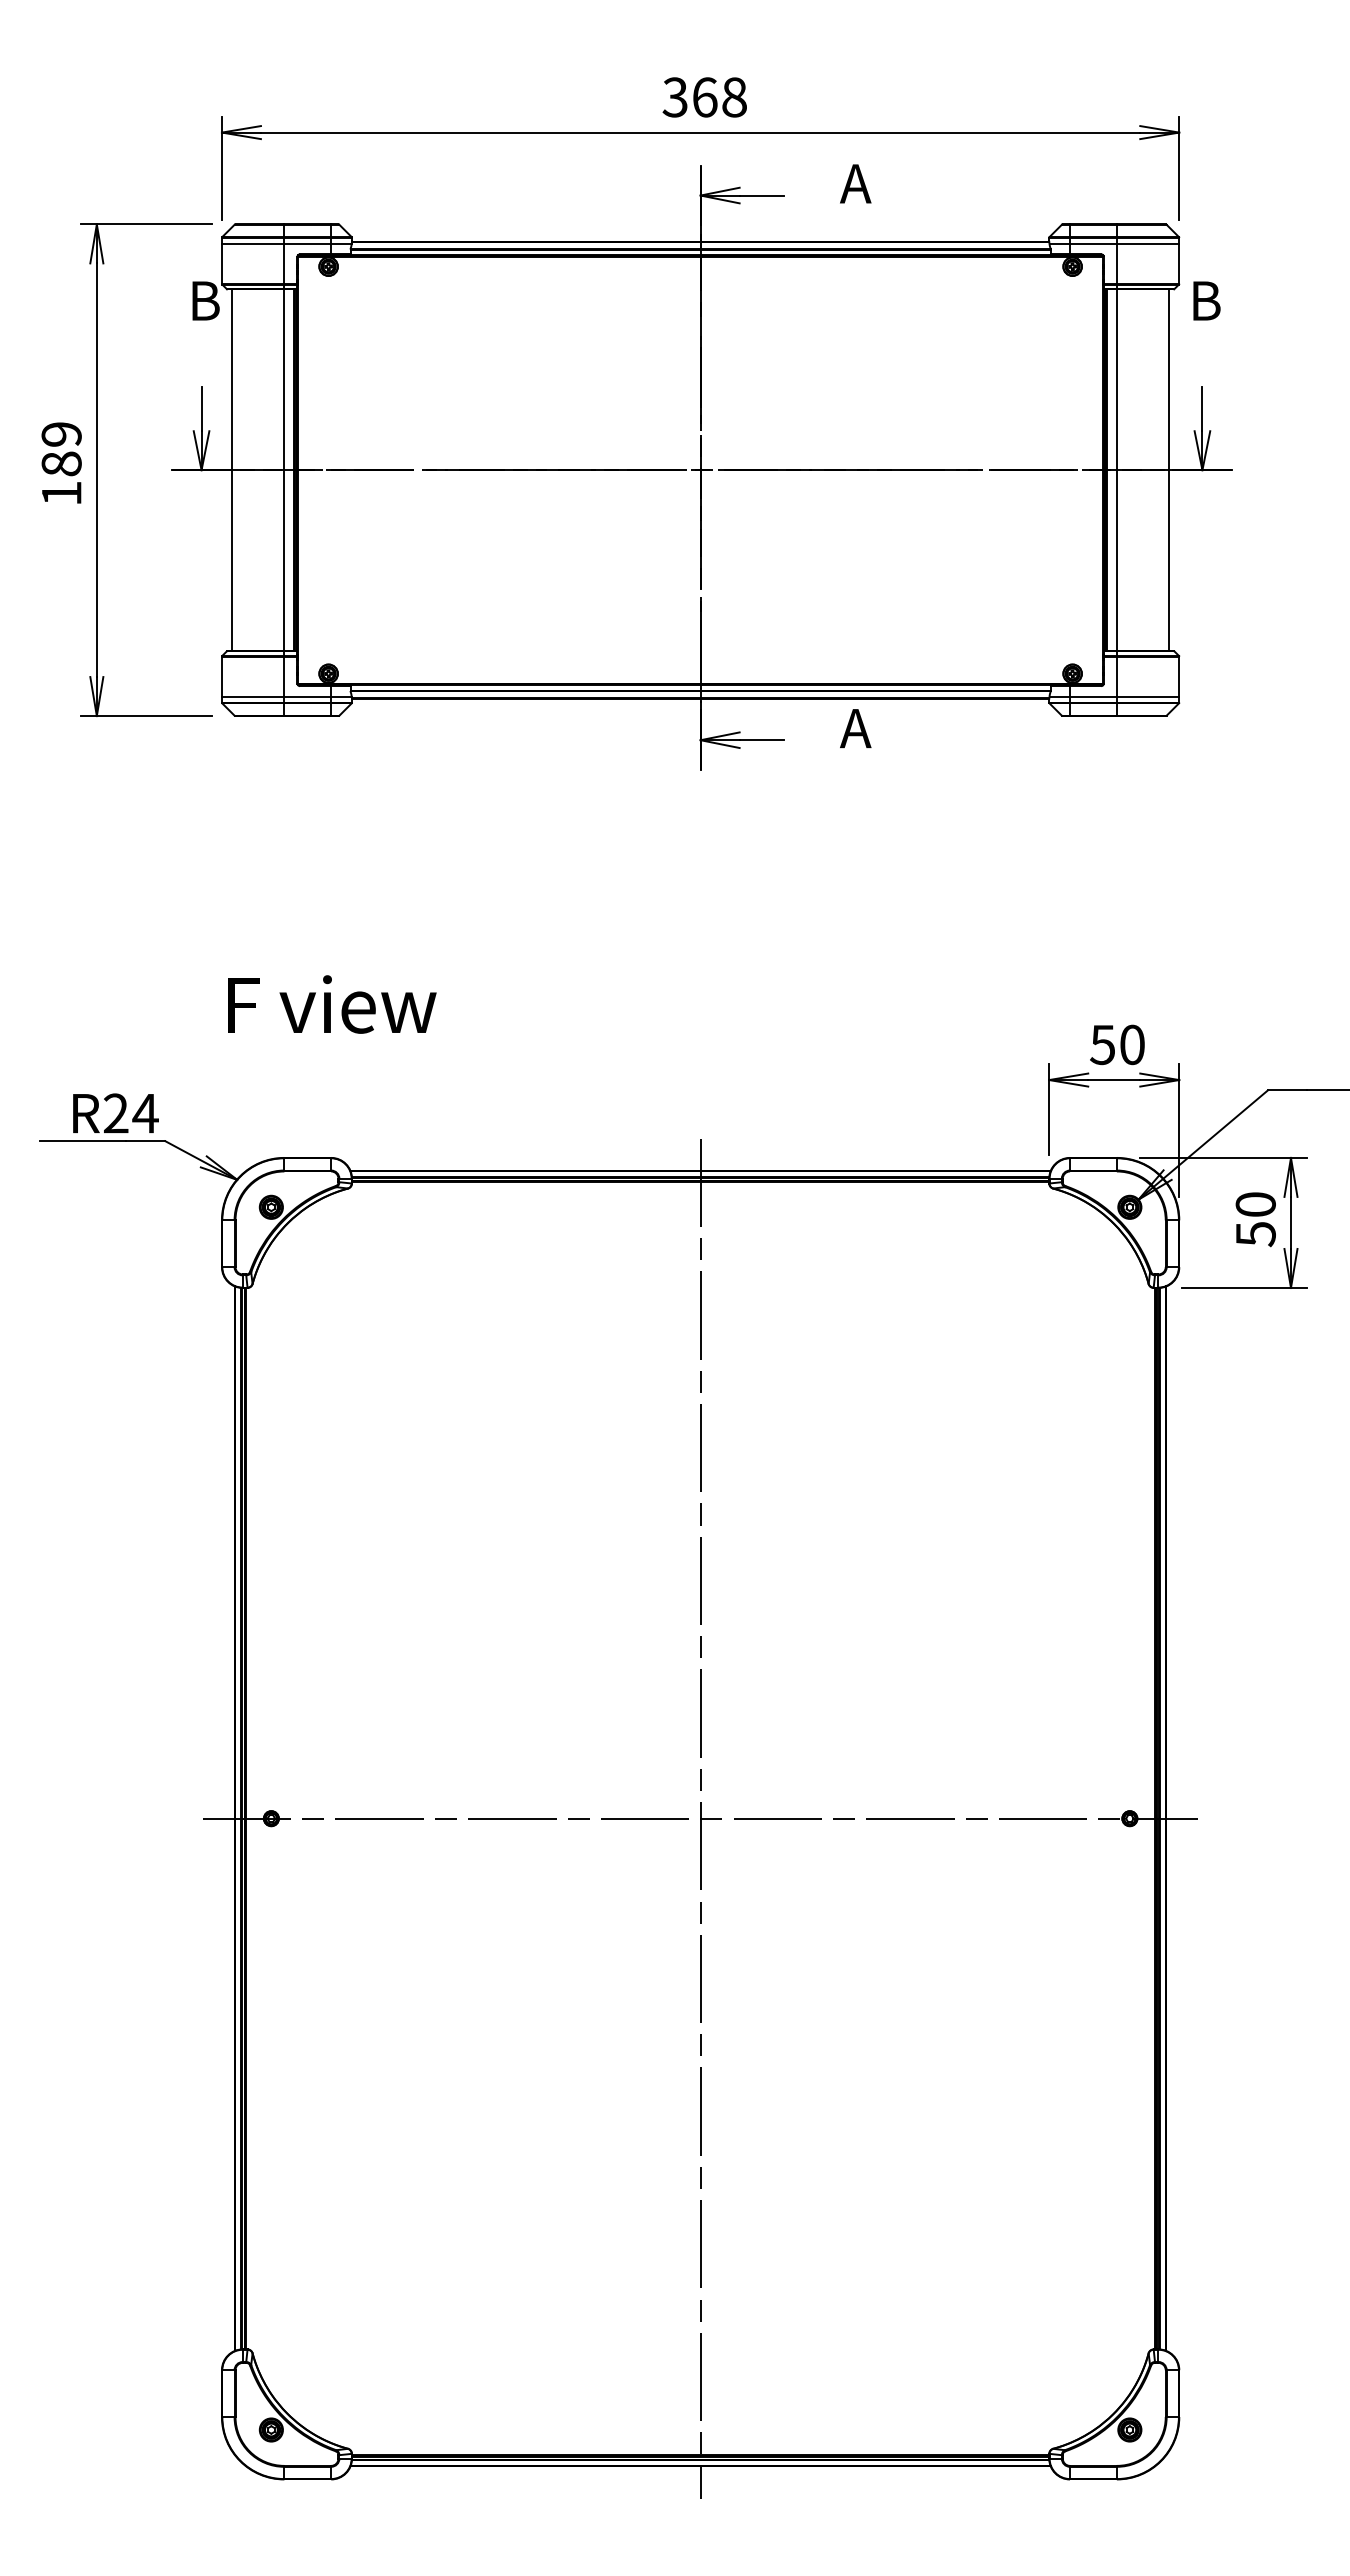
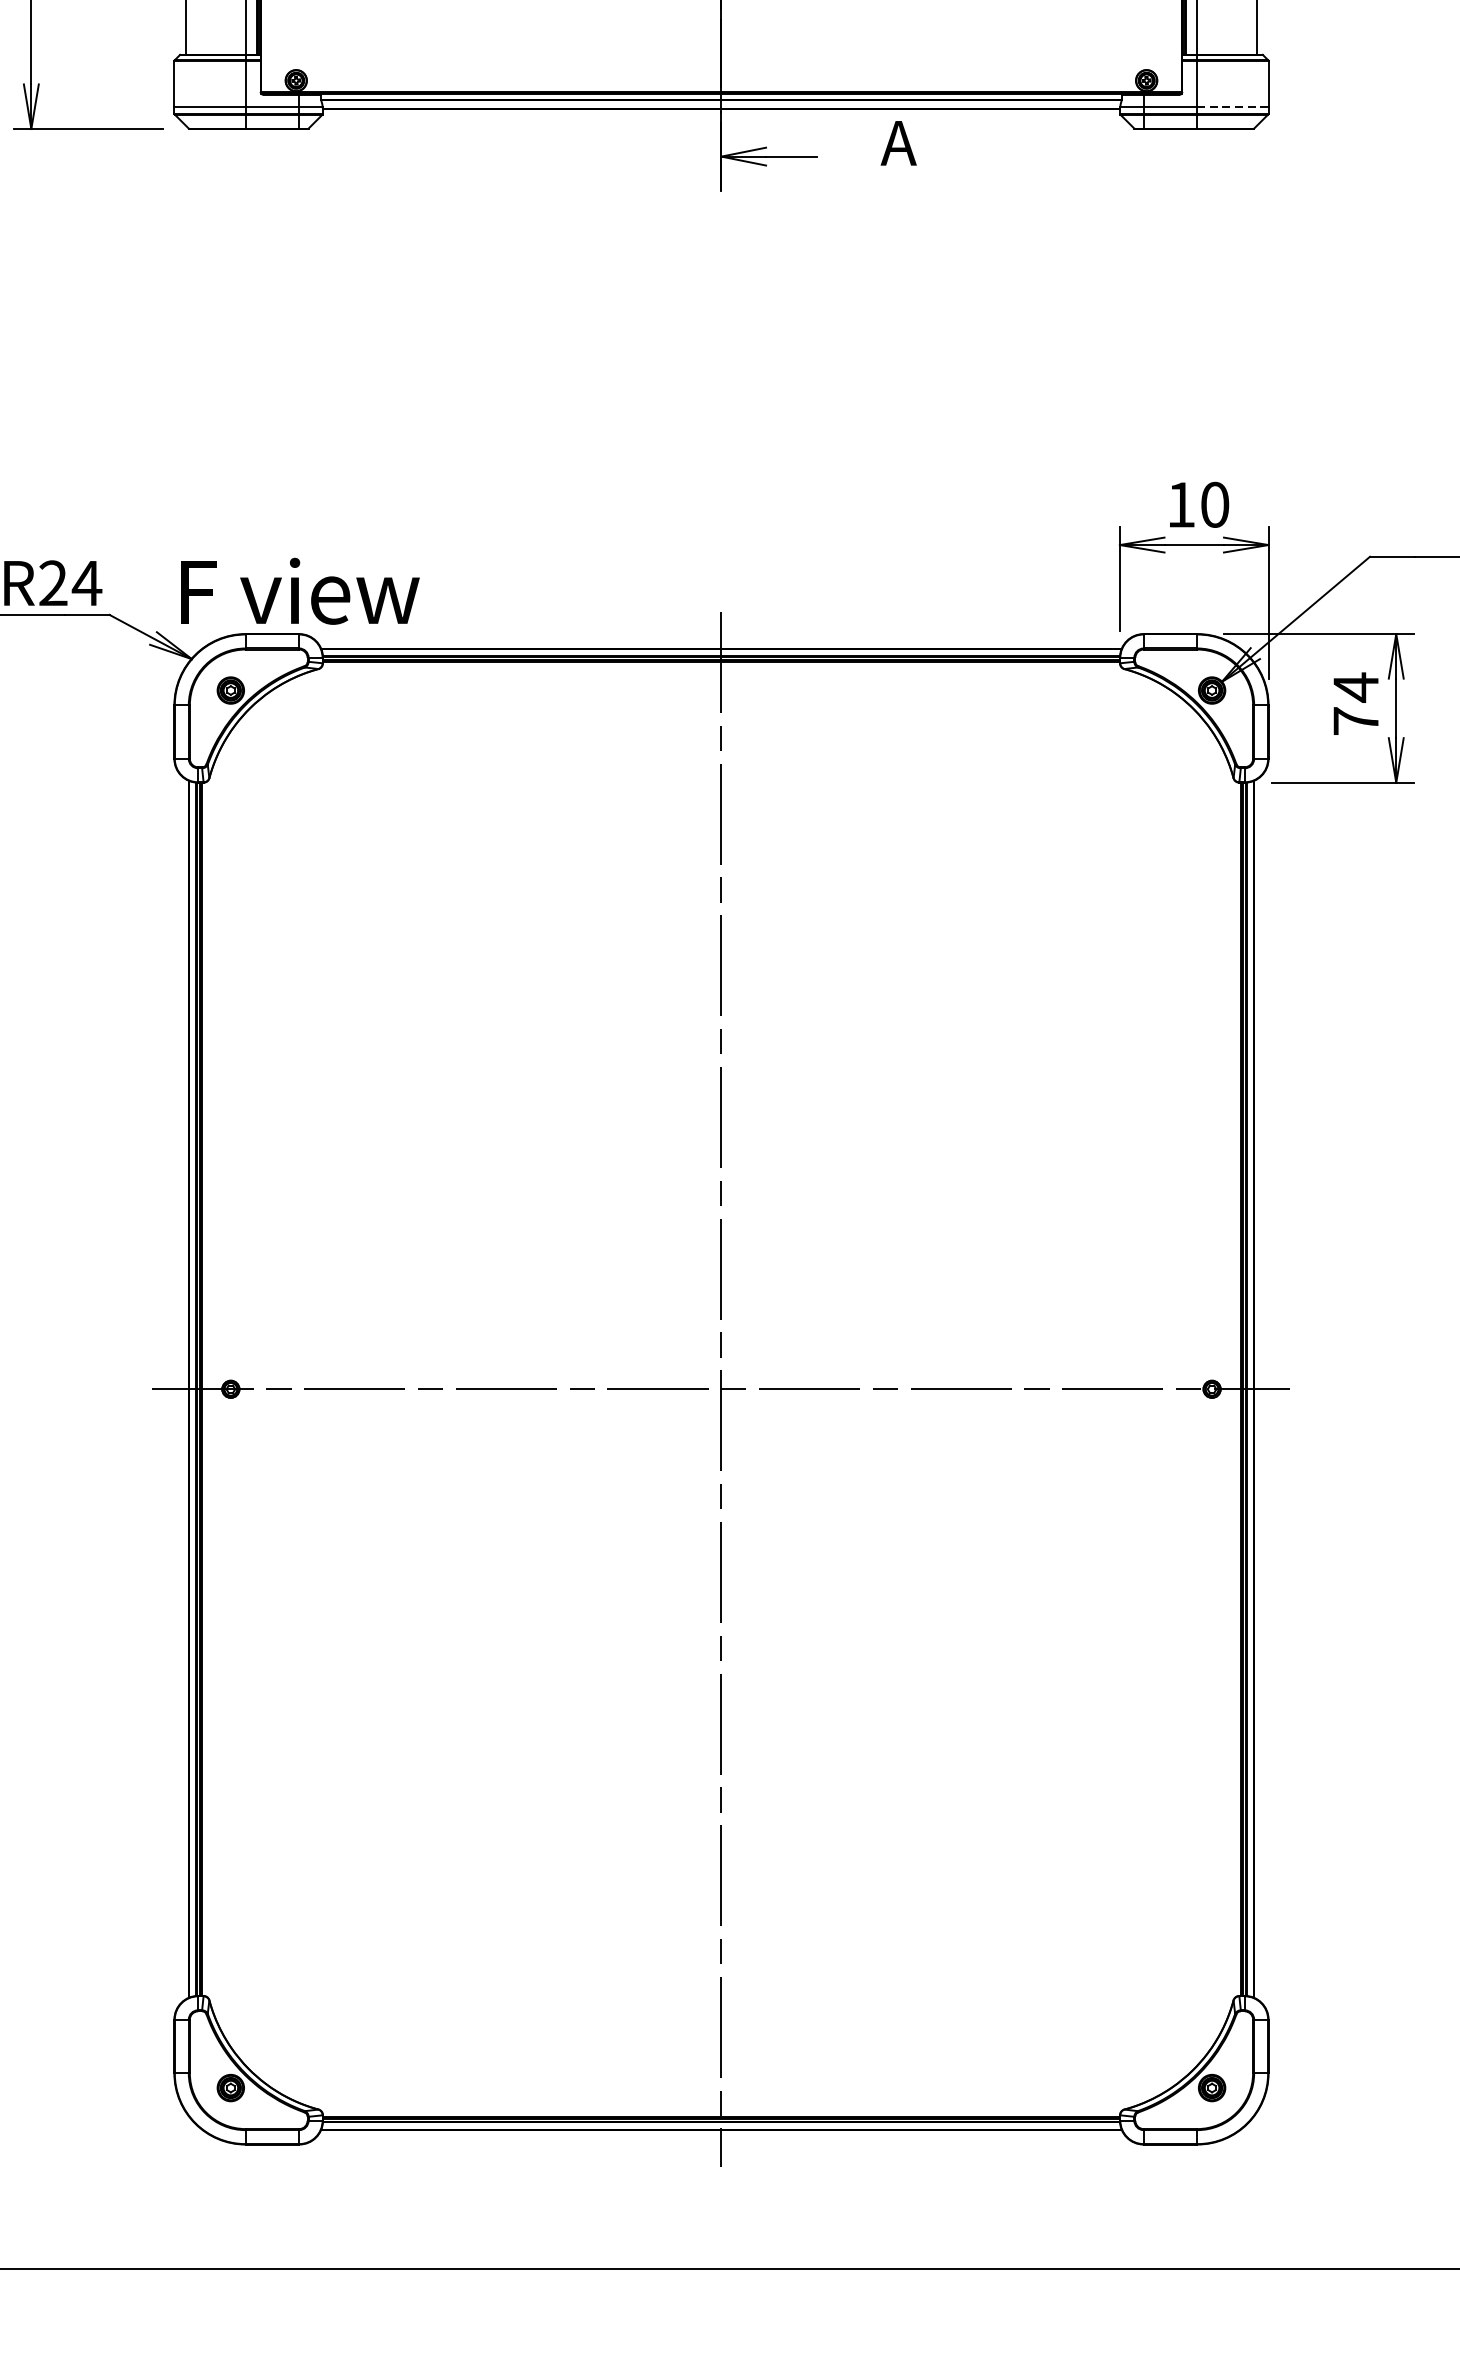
line: (1148, 696) -> (1233, 106), solid -> dashed
text: (332, 1004) -> (300, 591), moved
text: (1102, 1045) -> (1180, 505), 50 -> 10
text: (1255, 1219) -> (1355, 704), 50 -> 74

